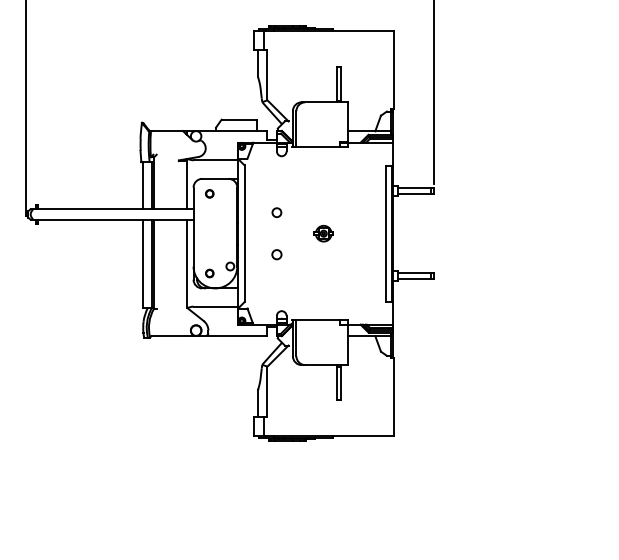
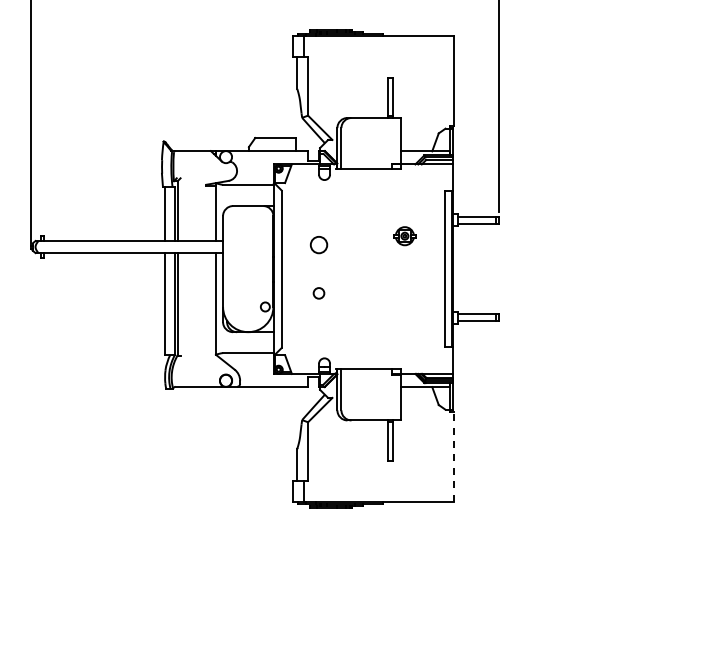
part: (209, 193) -> (241, 223), removed
circle: (276, 212) -> (318, 244), size x1.6
part: (323, 233) -> (404, 236), moved
part: (209, 273) -> (241, 314), removed
line: (393, 396) -> (453, 456), solid -> dashed

